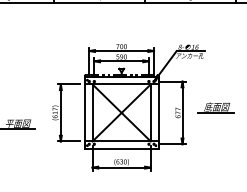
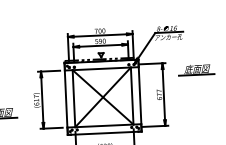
part: (215, 107) -> (195, 69), moved

